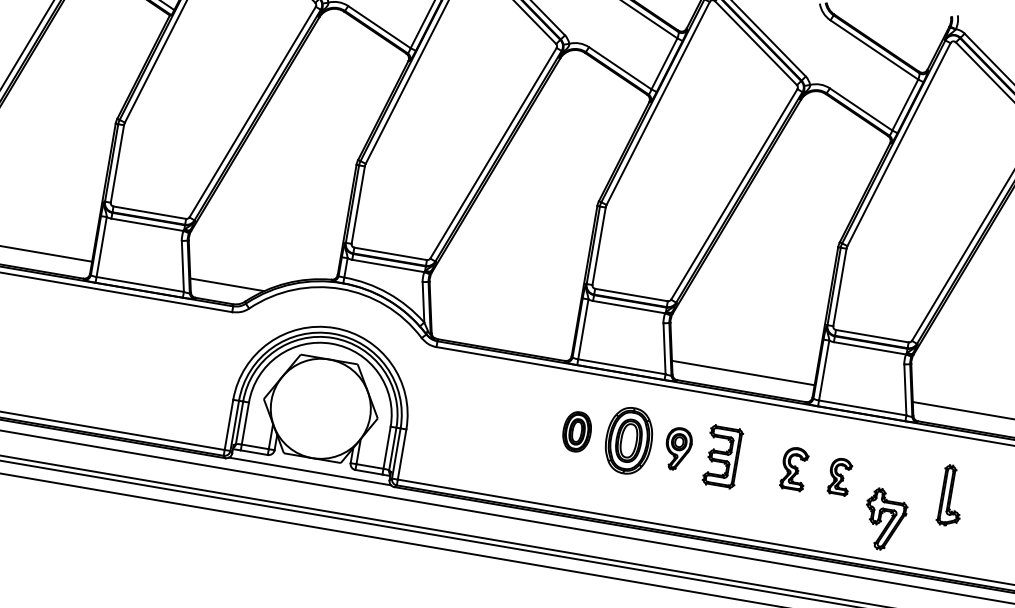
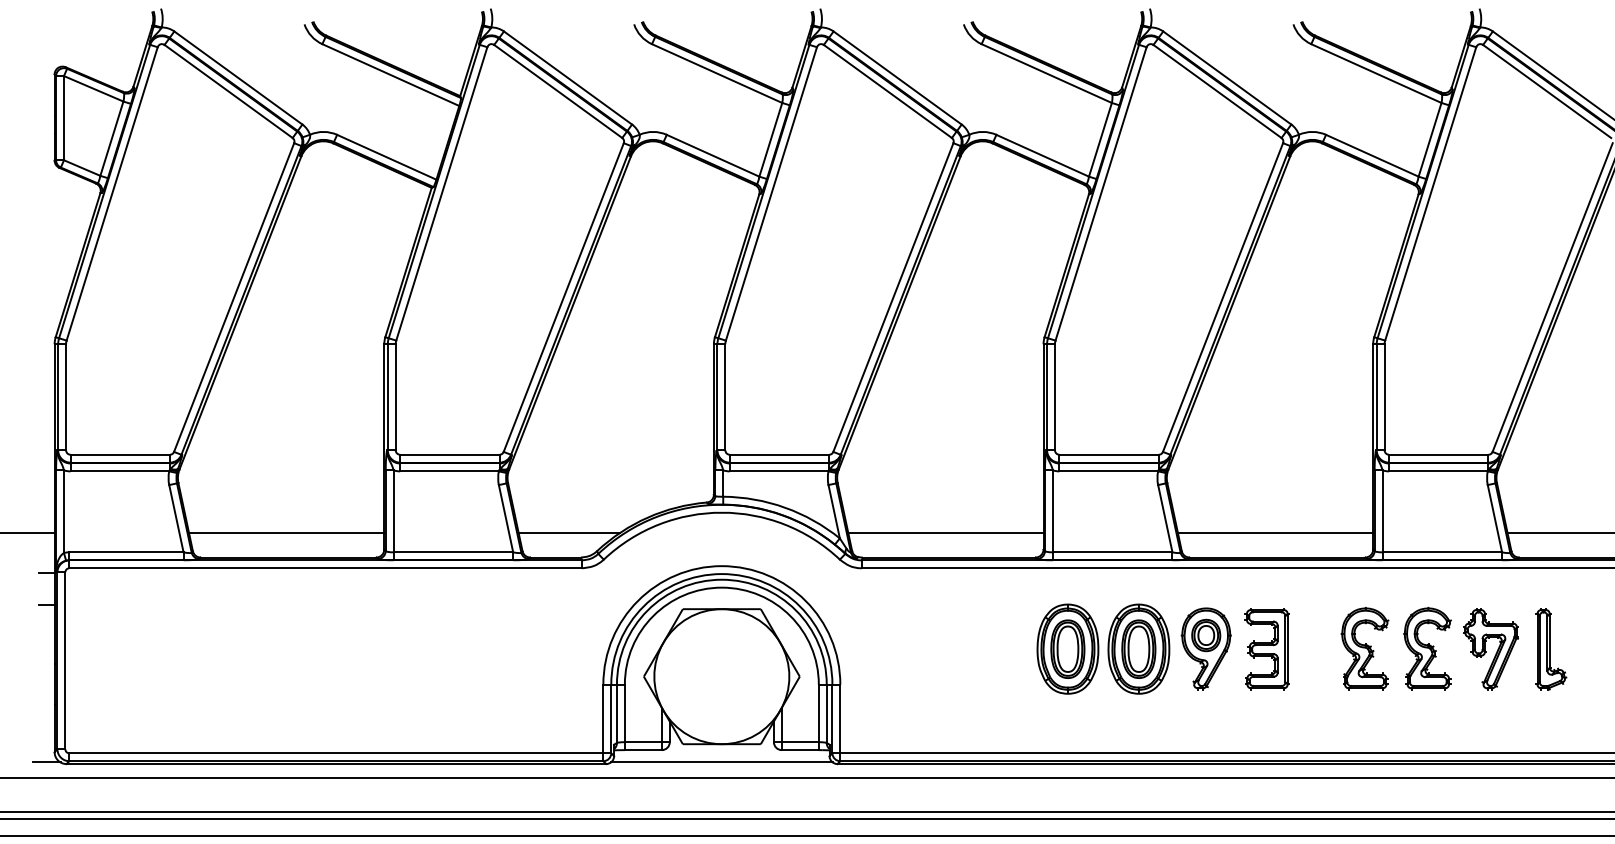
line: (502, 332) -> (945, 533), added
part: (576, 431) -> (1067, 648), size x1.67
part: (677, 448) -> (1205, 648), size x1.43
part: (793, 468) -> (1364, 648), size x1.43
part: (839, 476) -> (1427, 648), size x1.67
part: (952, 496) -> (1551, 649), moved
part: (884, 520) -> (1490, 649), moved

